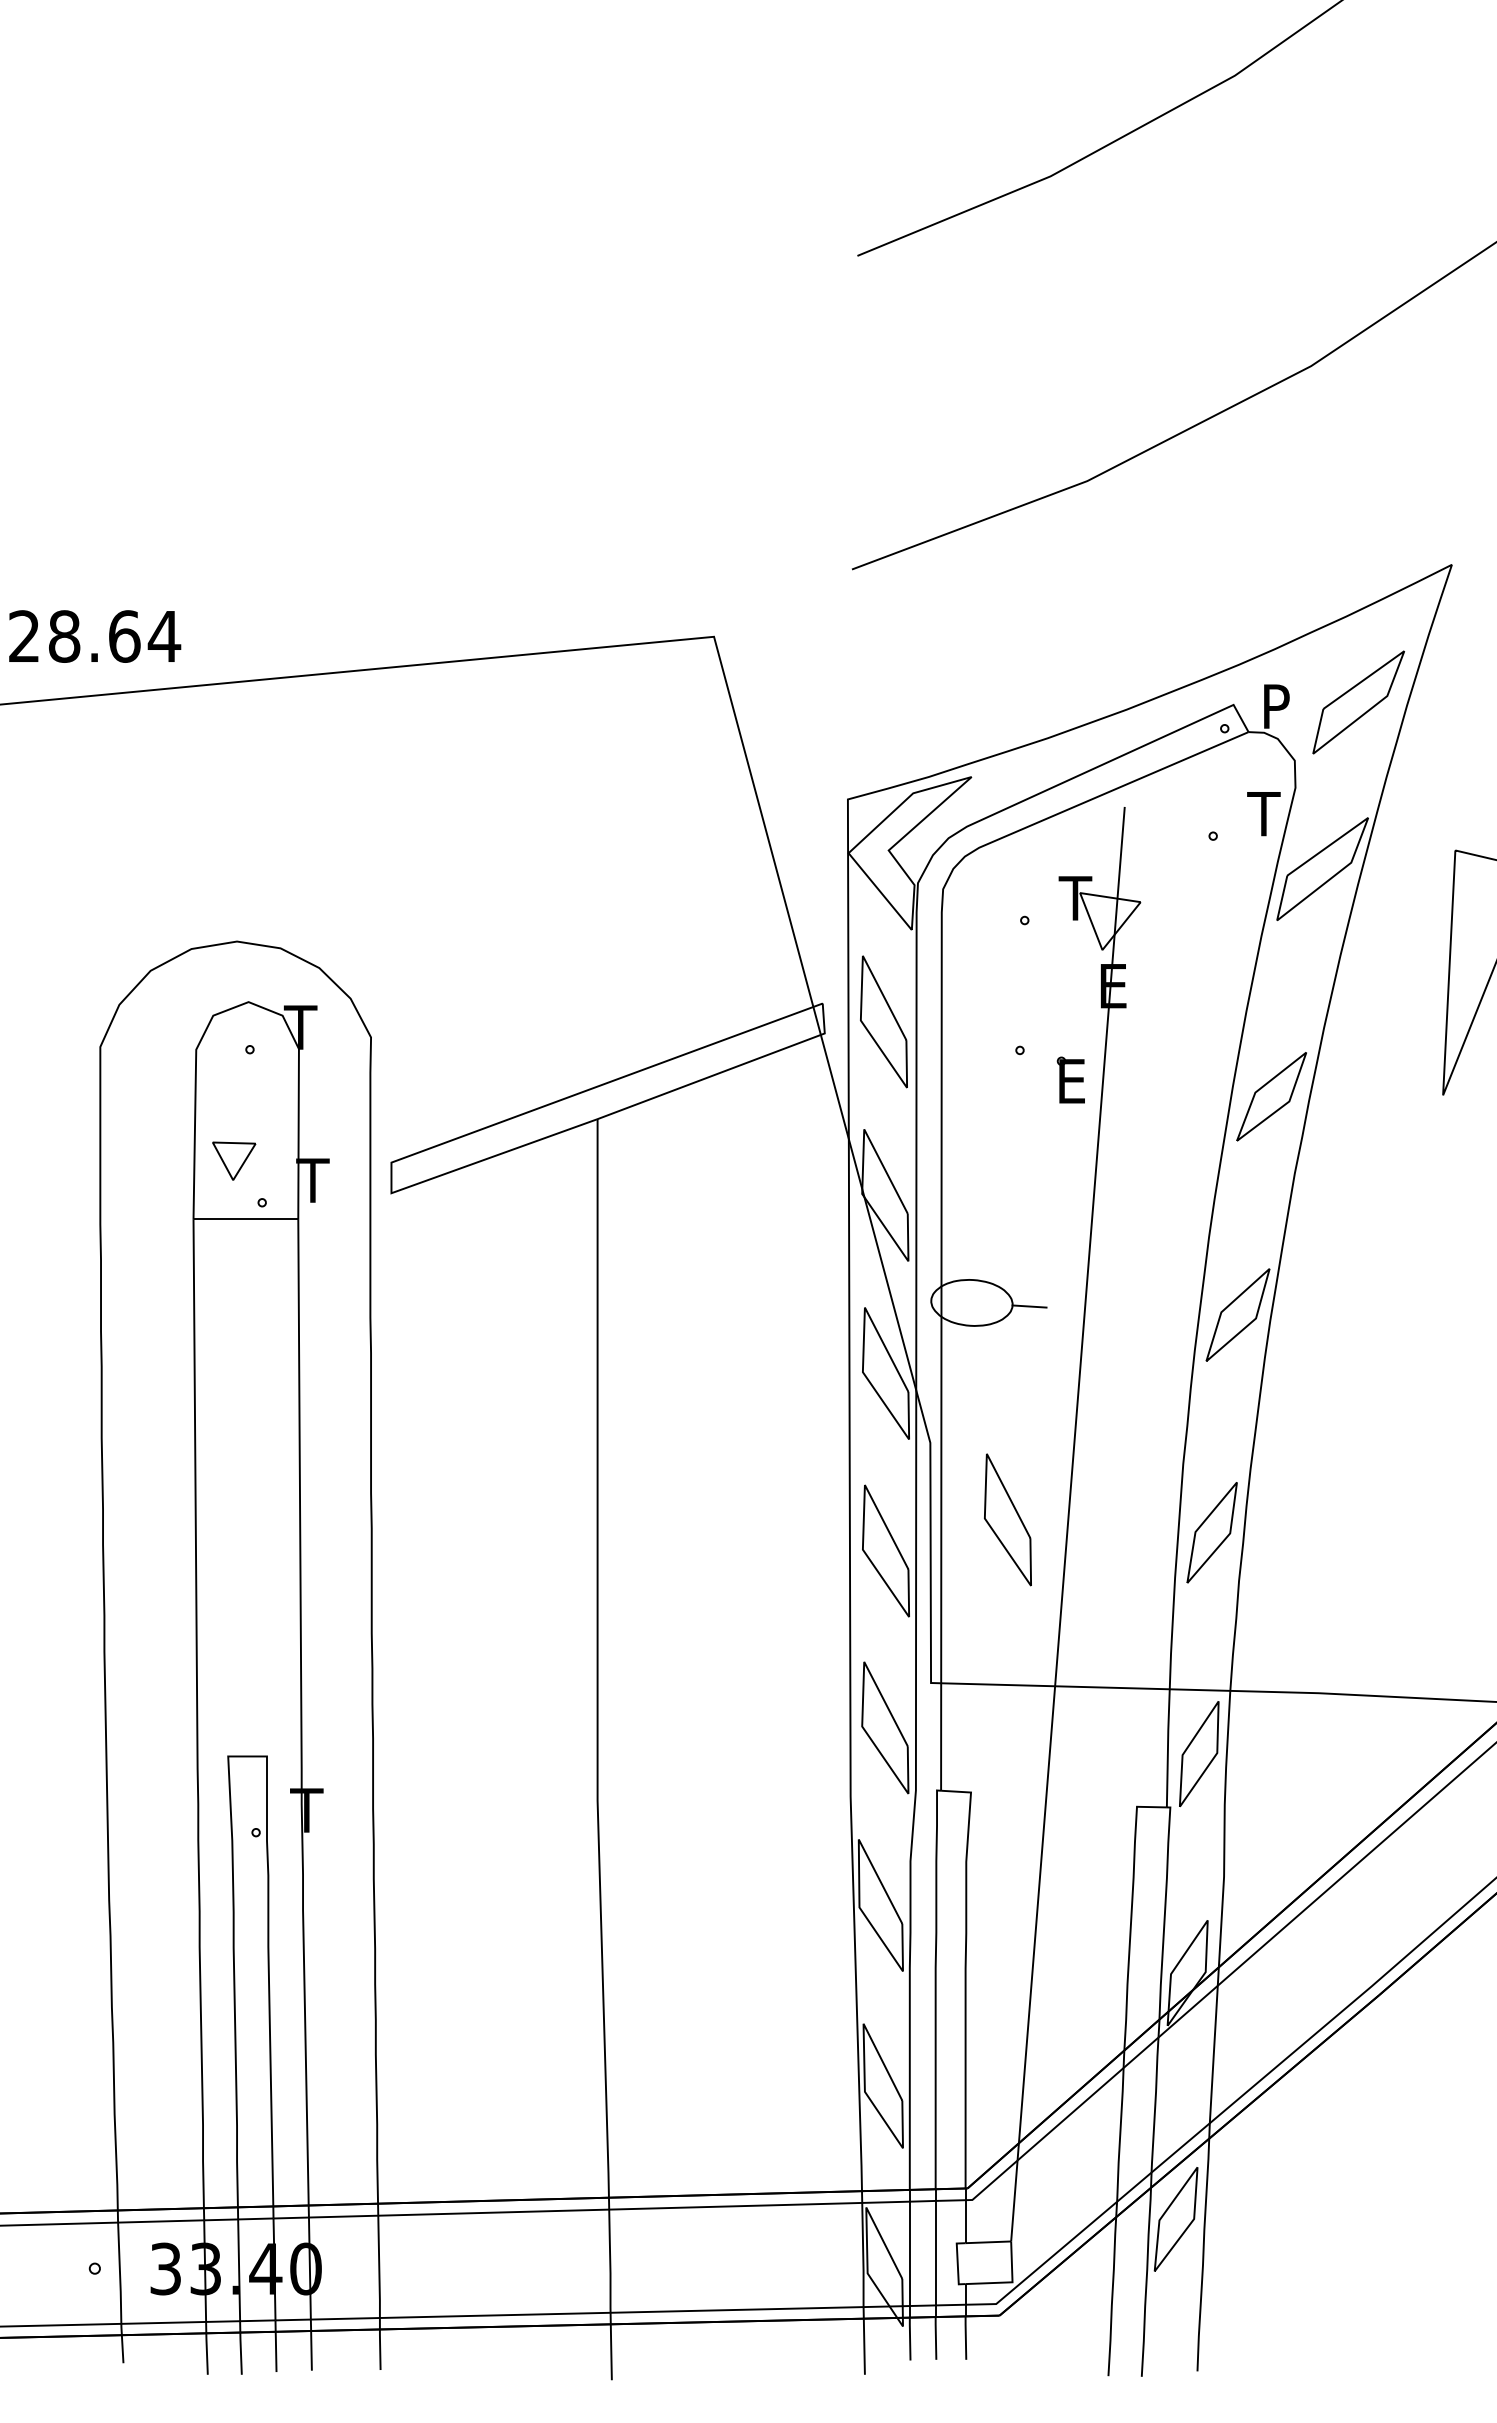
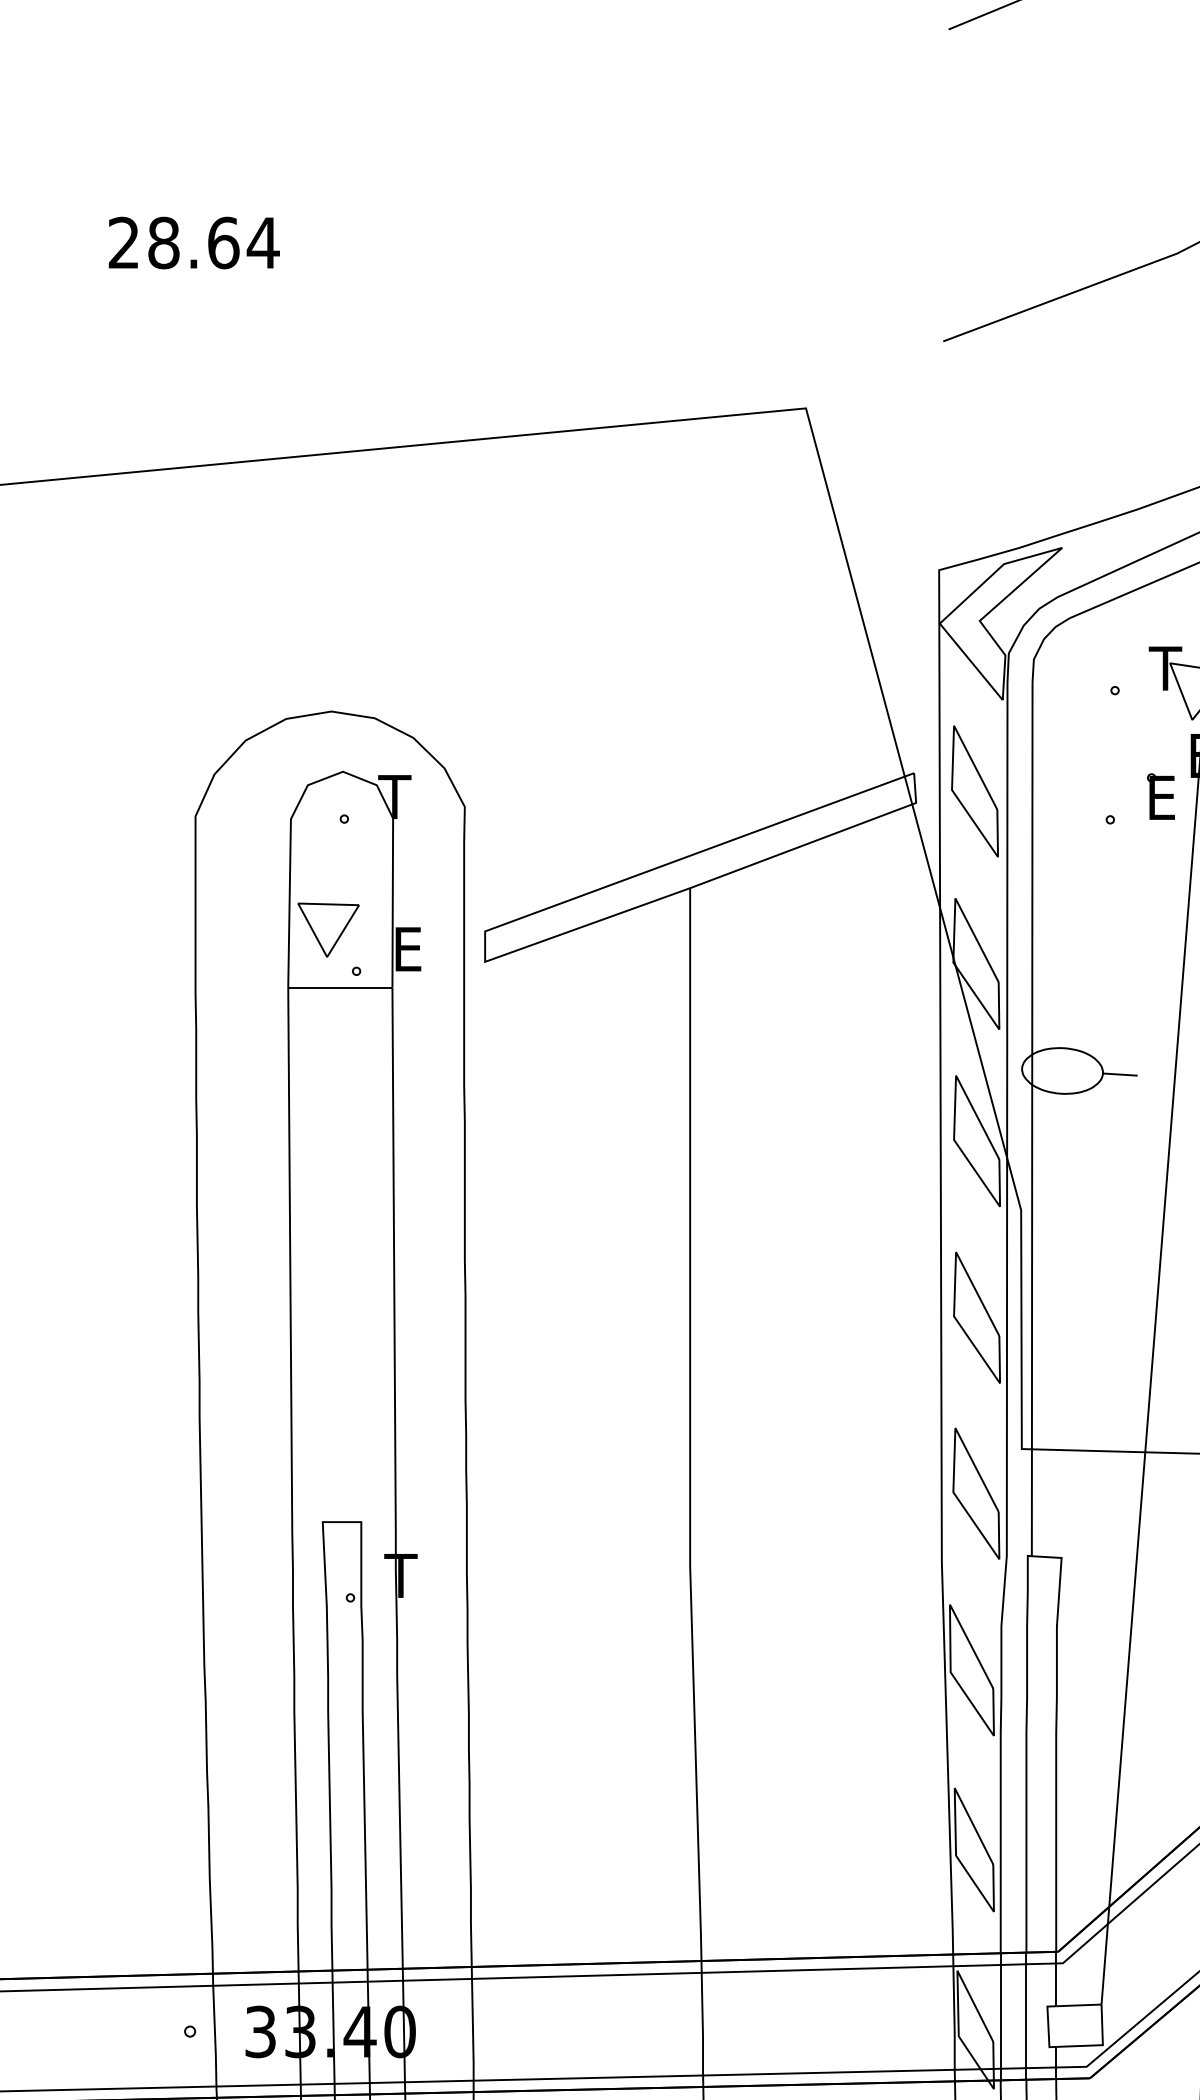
text: (95, 636) -> (194, 242), moved
part: (1070, 1079) -> (1160, 796), moved
part: (234, 1160) -> (328, 929), size x1.43
text: (312, 1180) -> (406, 949), T -> E
part: (1007, 1519) -> (1097, 1286), removed

